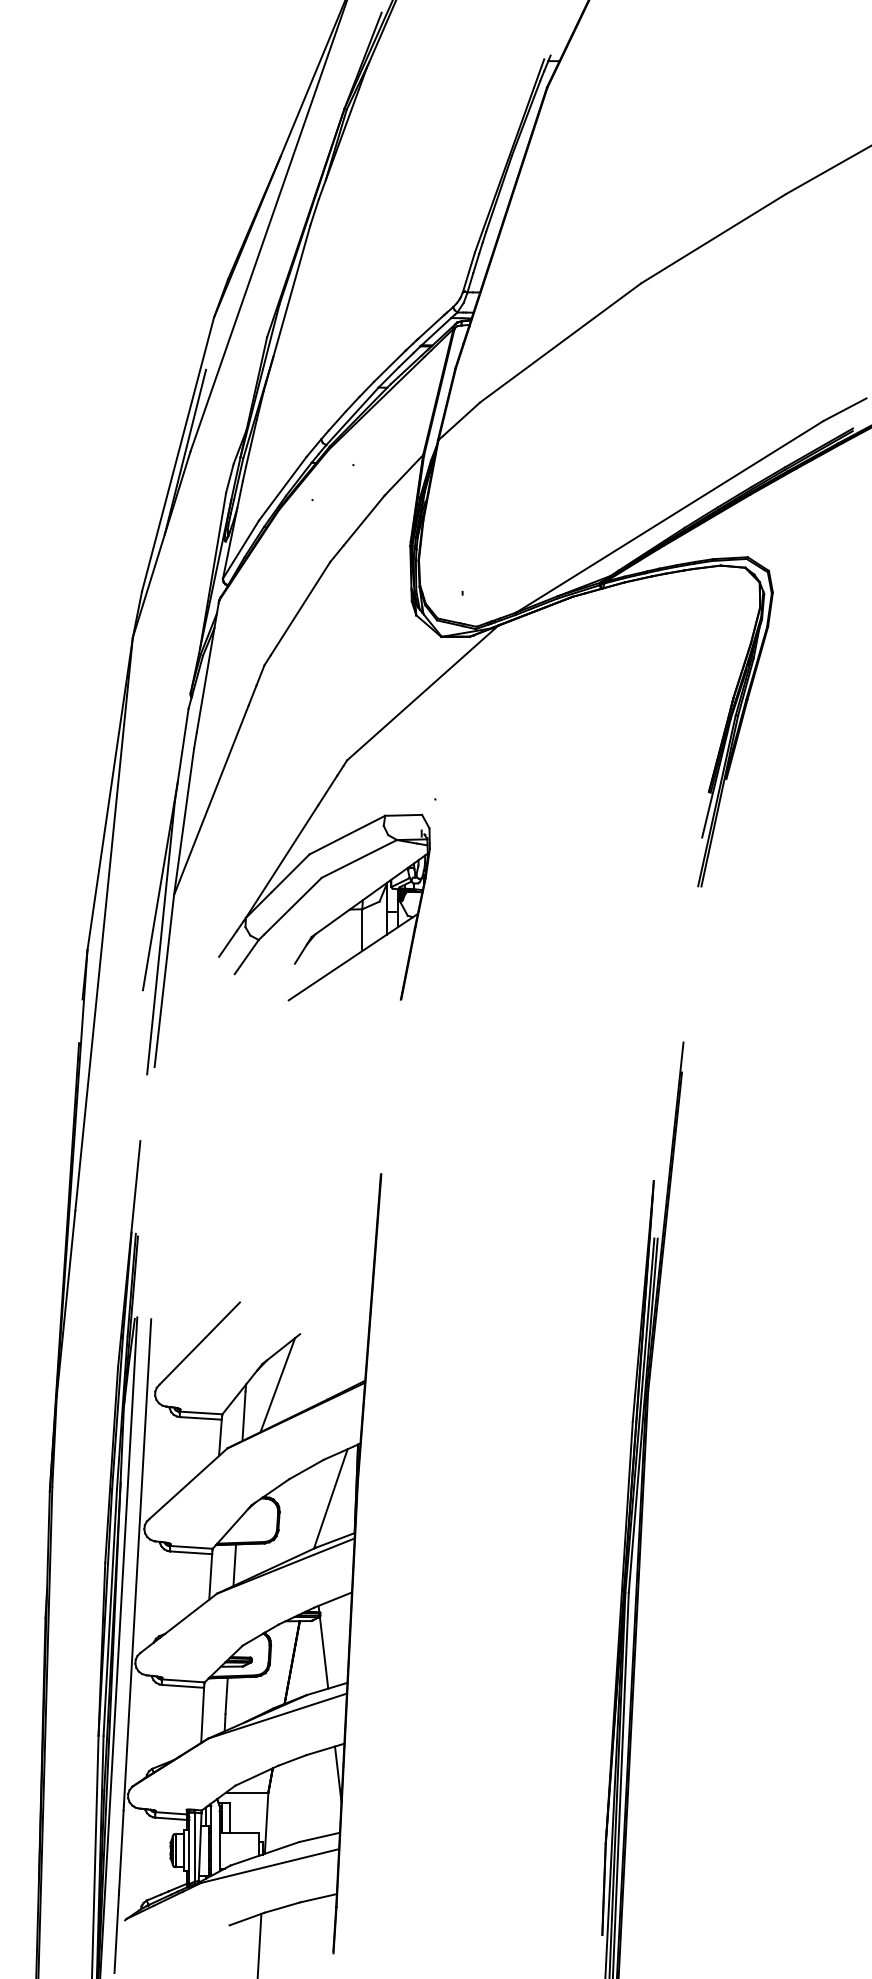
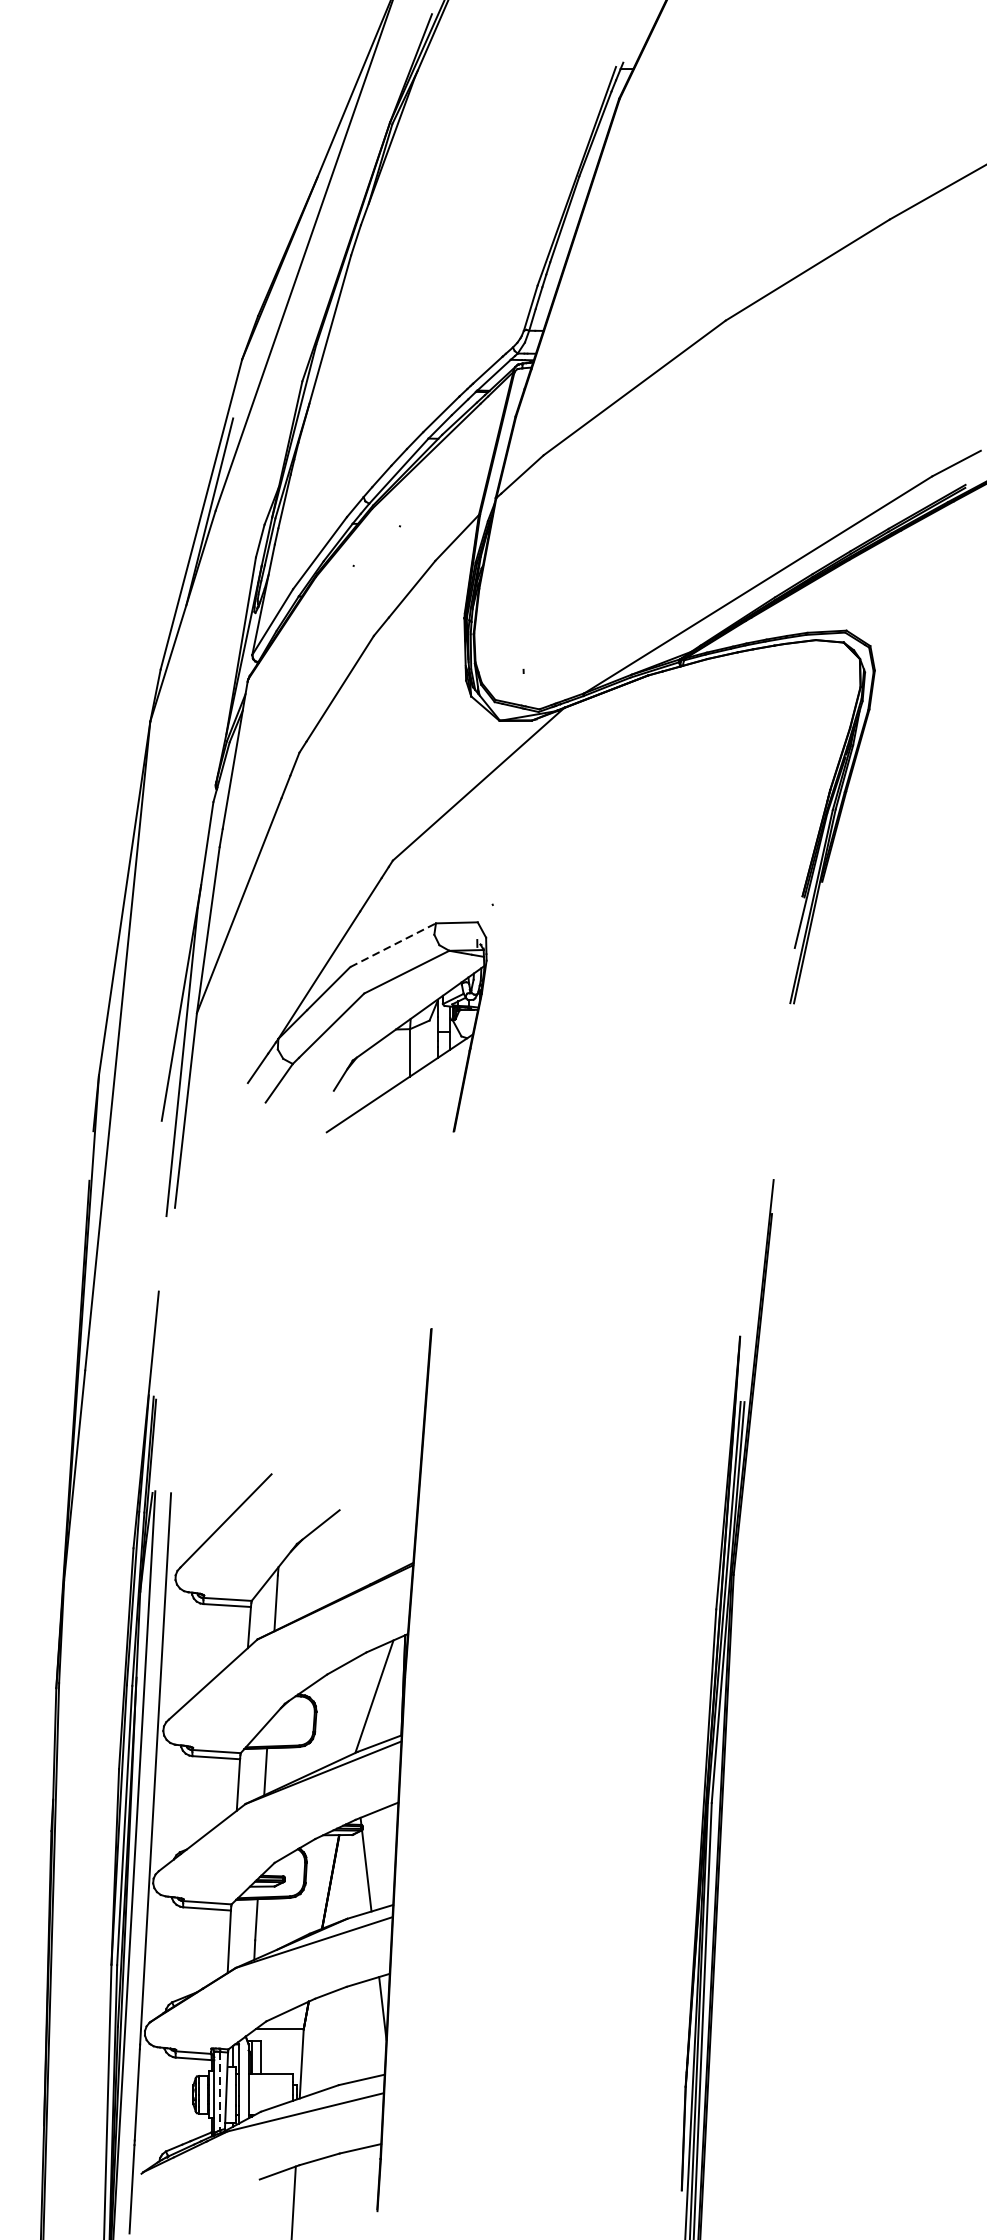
line: (347, 834) -> (393, 944), solid -> dashed
line: (277, 1385) -> (314, 1568), removed
line: (194, 1847) -> (220, 2091), solid -> dashed

